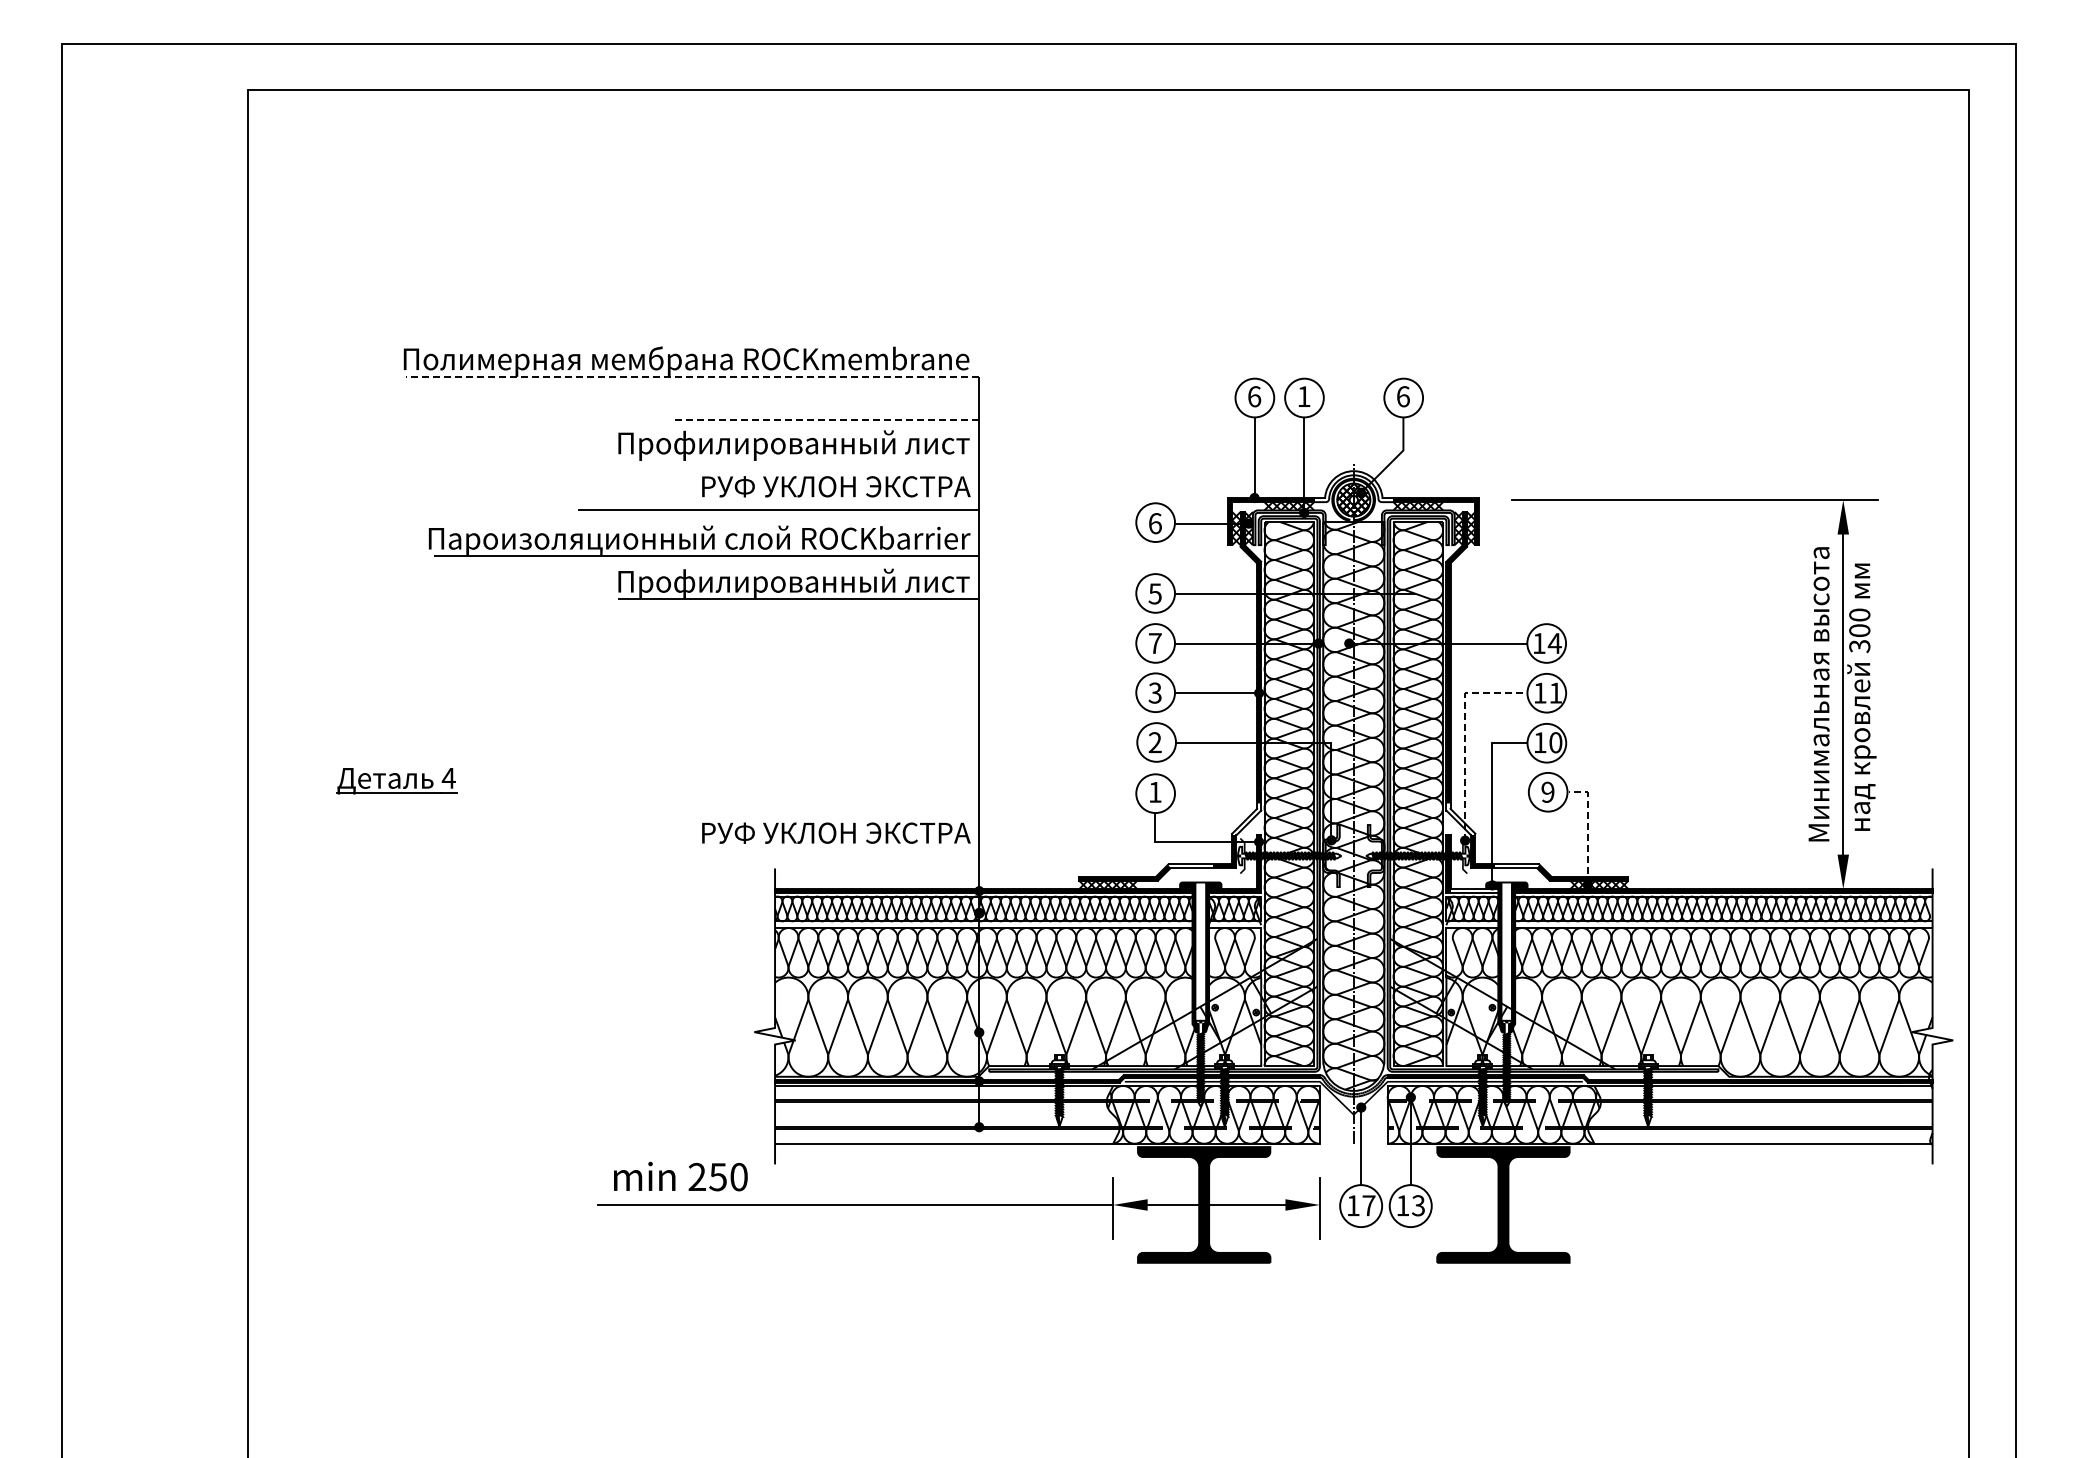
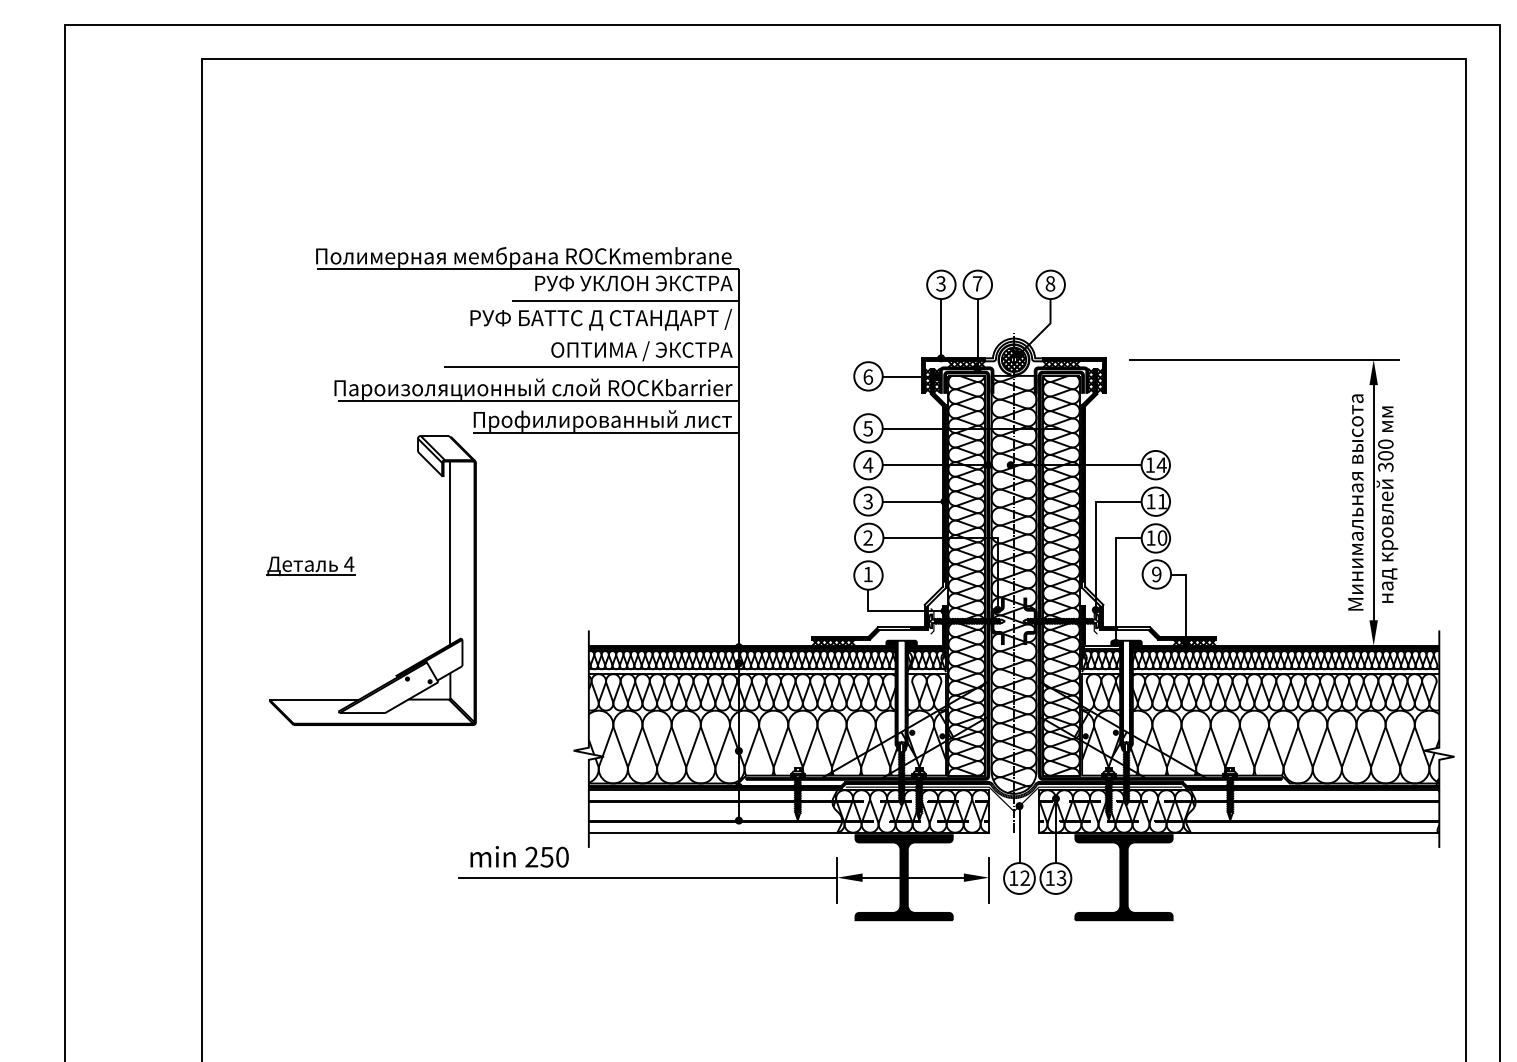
line: (692, 376) -> (528, 269), dashed -> solid
text: (1254, 396) -> (941, 283), 6 -> 3
text: (1303, 396) -> (977, 283), 1 -> 7
text: (1403, 396) -> (1050, 283), 6 -> 8
line: (824, 419) -> (625, 300), dashed -> solid
text: (791, 445) -> (600, 319), Профилированный лист -> РУФ БАТТС Д СТАНДАРТ /
text: (779, 488) -> (592, 351), РУФ УКЛОН ЭКСТРА -> ОПТИМА / ЭКСТРА
text: (1155, 643) -> (868, 465), 7 -> 4
line: (1465, 735) -> (1096, 532), dashed -> solid
part: (586, 800) -> (450, 580), added
line: (1587, 828) -> (1185, 601), dashed -> solid
text: (836, 832) -> (634, 282), moved
text: (1368, 1205) -> (1024, 878), 17 -> 12

